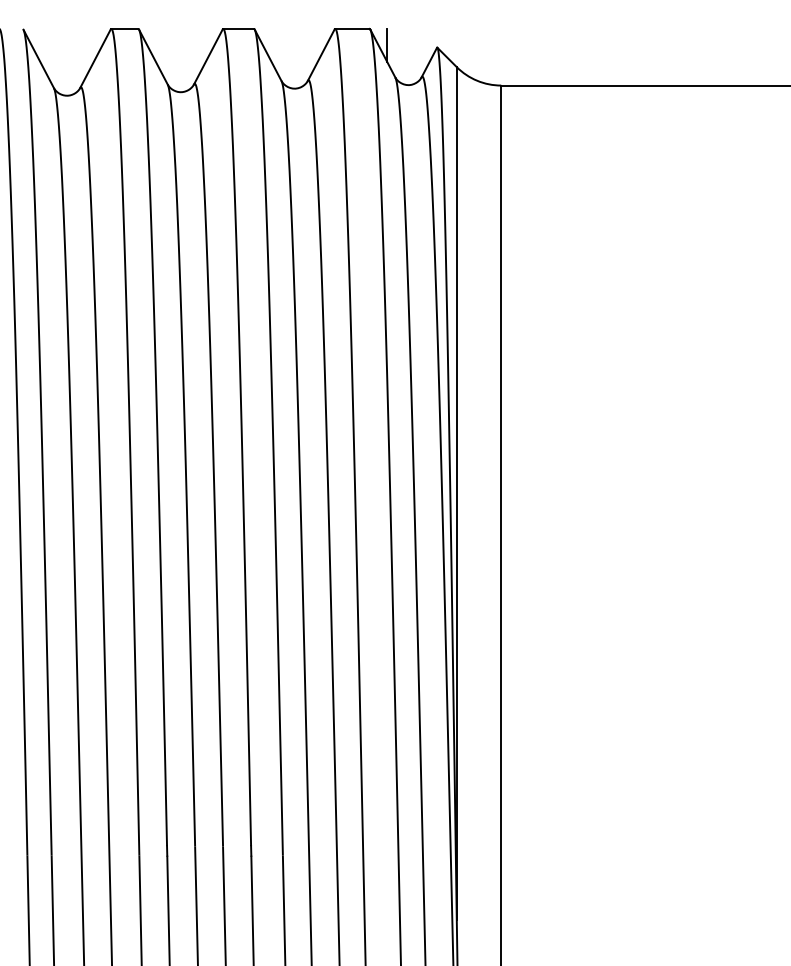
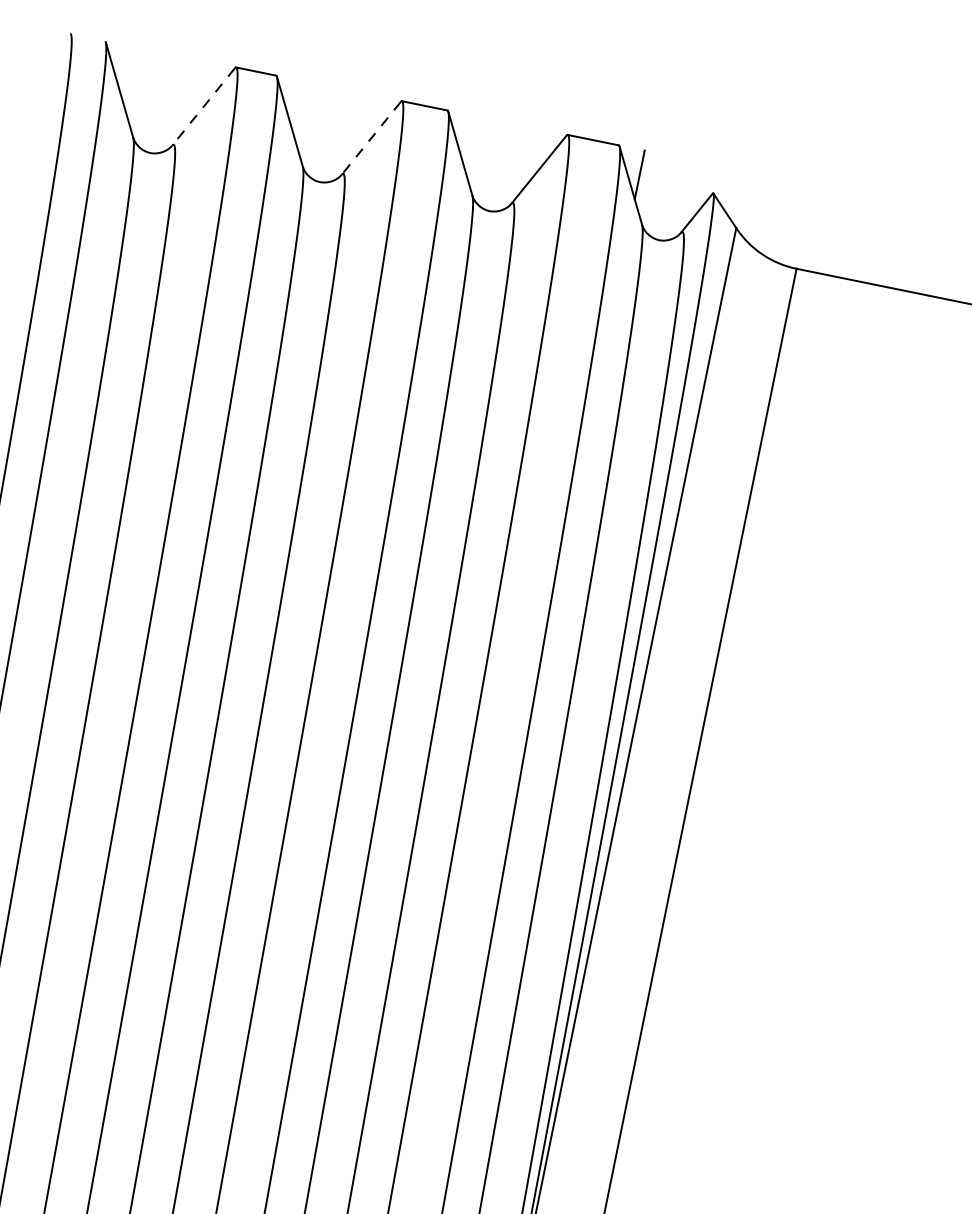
line: (208, 57) -> (371, 139), solid -> dashed
line: (95, 58) -> (203, 106), solid -> dashed

